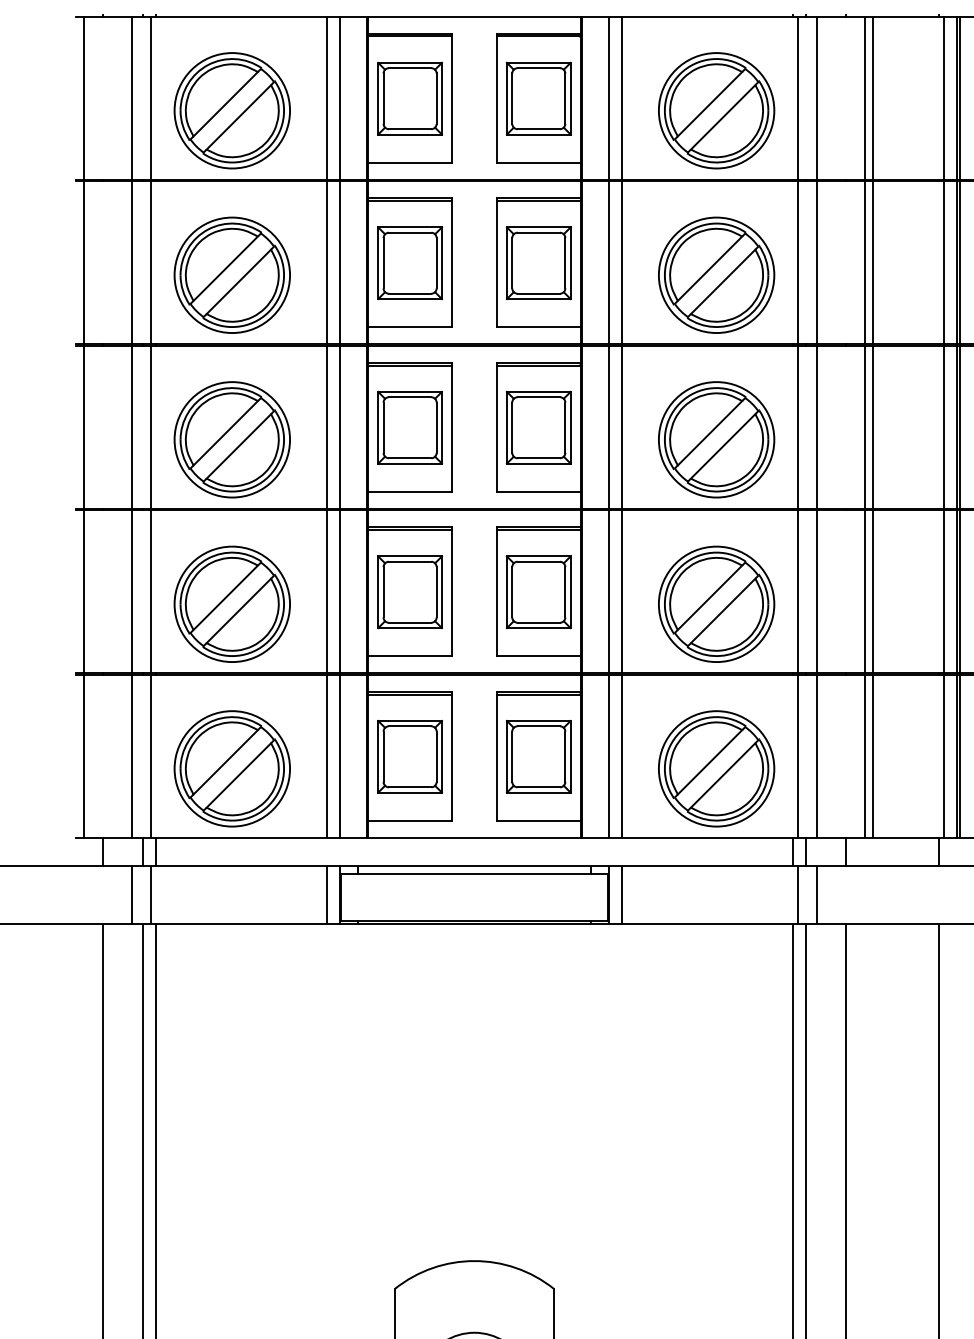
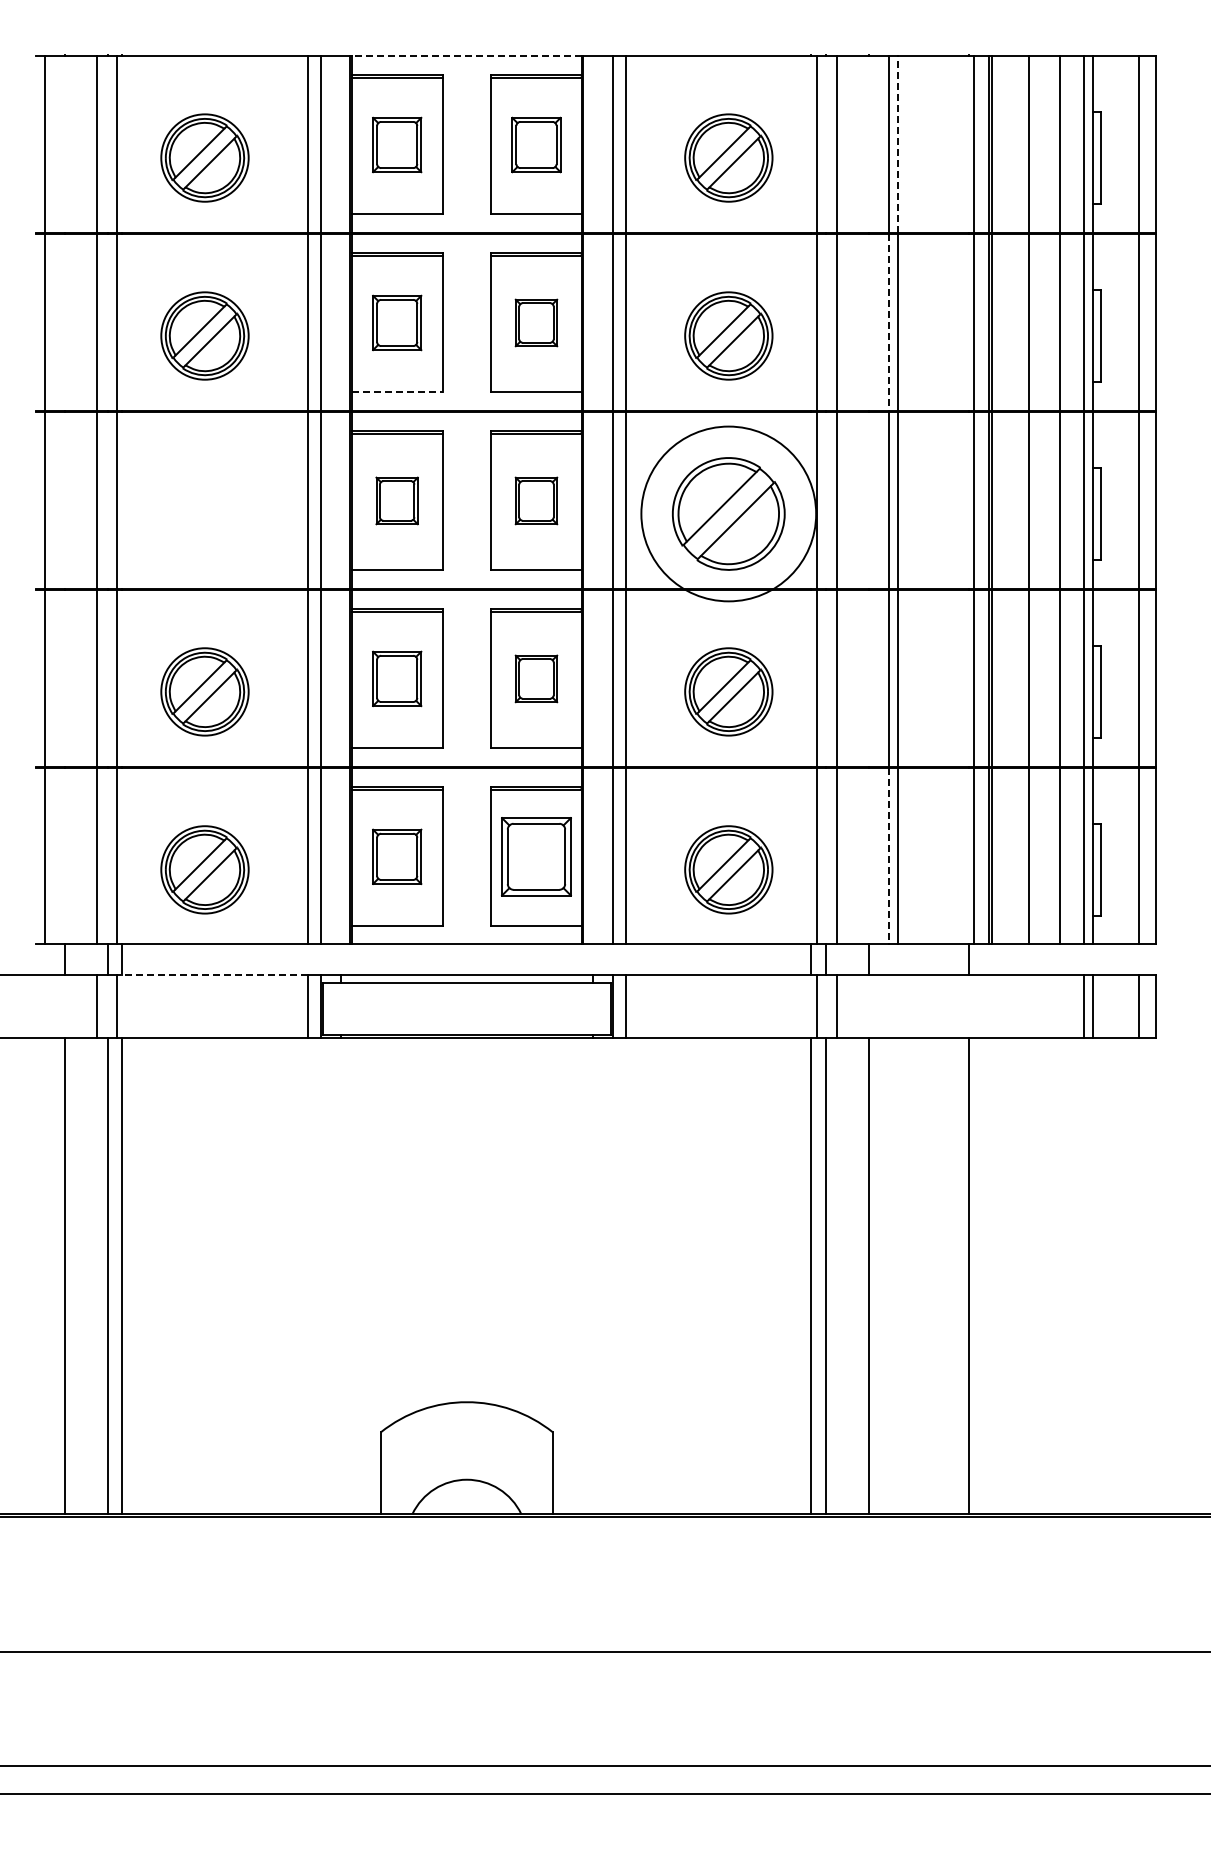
line: (474, 16) -> (466, 56), solid -> dashed
line: (872, 97) -> (897, 143), solid -> dashed
part: (409, 98) -> (396, 144), size x0.7
part: (538, 98) -> (536, 144), size x0.7
part: (231, 110) -> (204, 157), size x0.7
part: (716, 110) -> (728, 157), size x0.7
part: (409, 262) -> (396, 322), size x0.7
part: (538, 262) -> (536, 322), size x0.6
line: (865, 262) -> (889, 322), solid -> dashed
part: (231, 274) -> (204, 335), size x0.7
part: (716, 274) -> (728, 335), size x0.7
line: (410, 327) -> (397, 392), solid -> dashed
part: (409, 427) -> (396, 500), size x0.6
part: (538, 427) -> (536, 500), size x0.6
part: (231, 439) -> (204, 513), removed
circle: (716, 439) -> (728, 513), size x1.4
part: (409, 591) -> (396, 678), size x0.7
part: (538, 591) -> (536, 678), size x0.6
part: (231, 603) -> (204, 691), size x0.7
part: (716, 603) -> (728, 691), size x0.7
part: (409, 756) -> (396, 856), size x0.7
line: (865, 756) -> (889, 856), solid -> dashed
part: (231, 768) -> (204, 869), size x0.7
part: (716, 768) -> (728, 869), size x0.7
line: (238, 865) -> (211, 974), solid -> dashed

